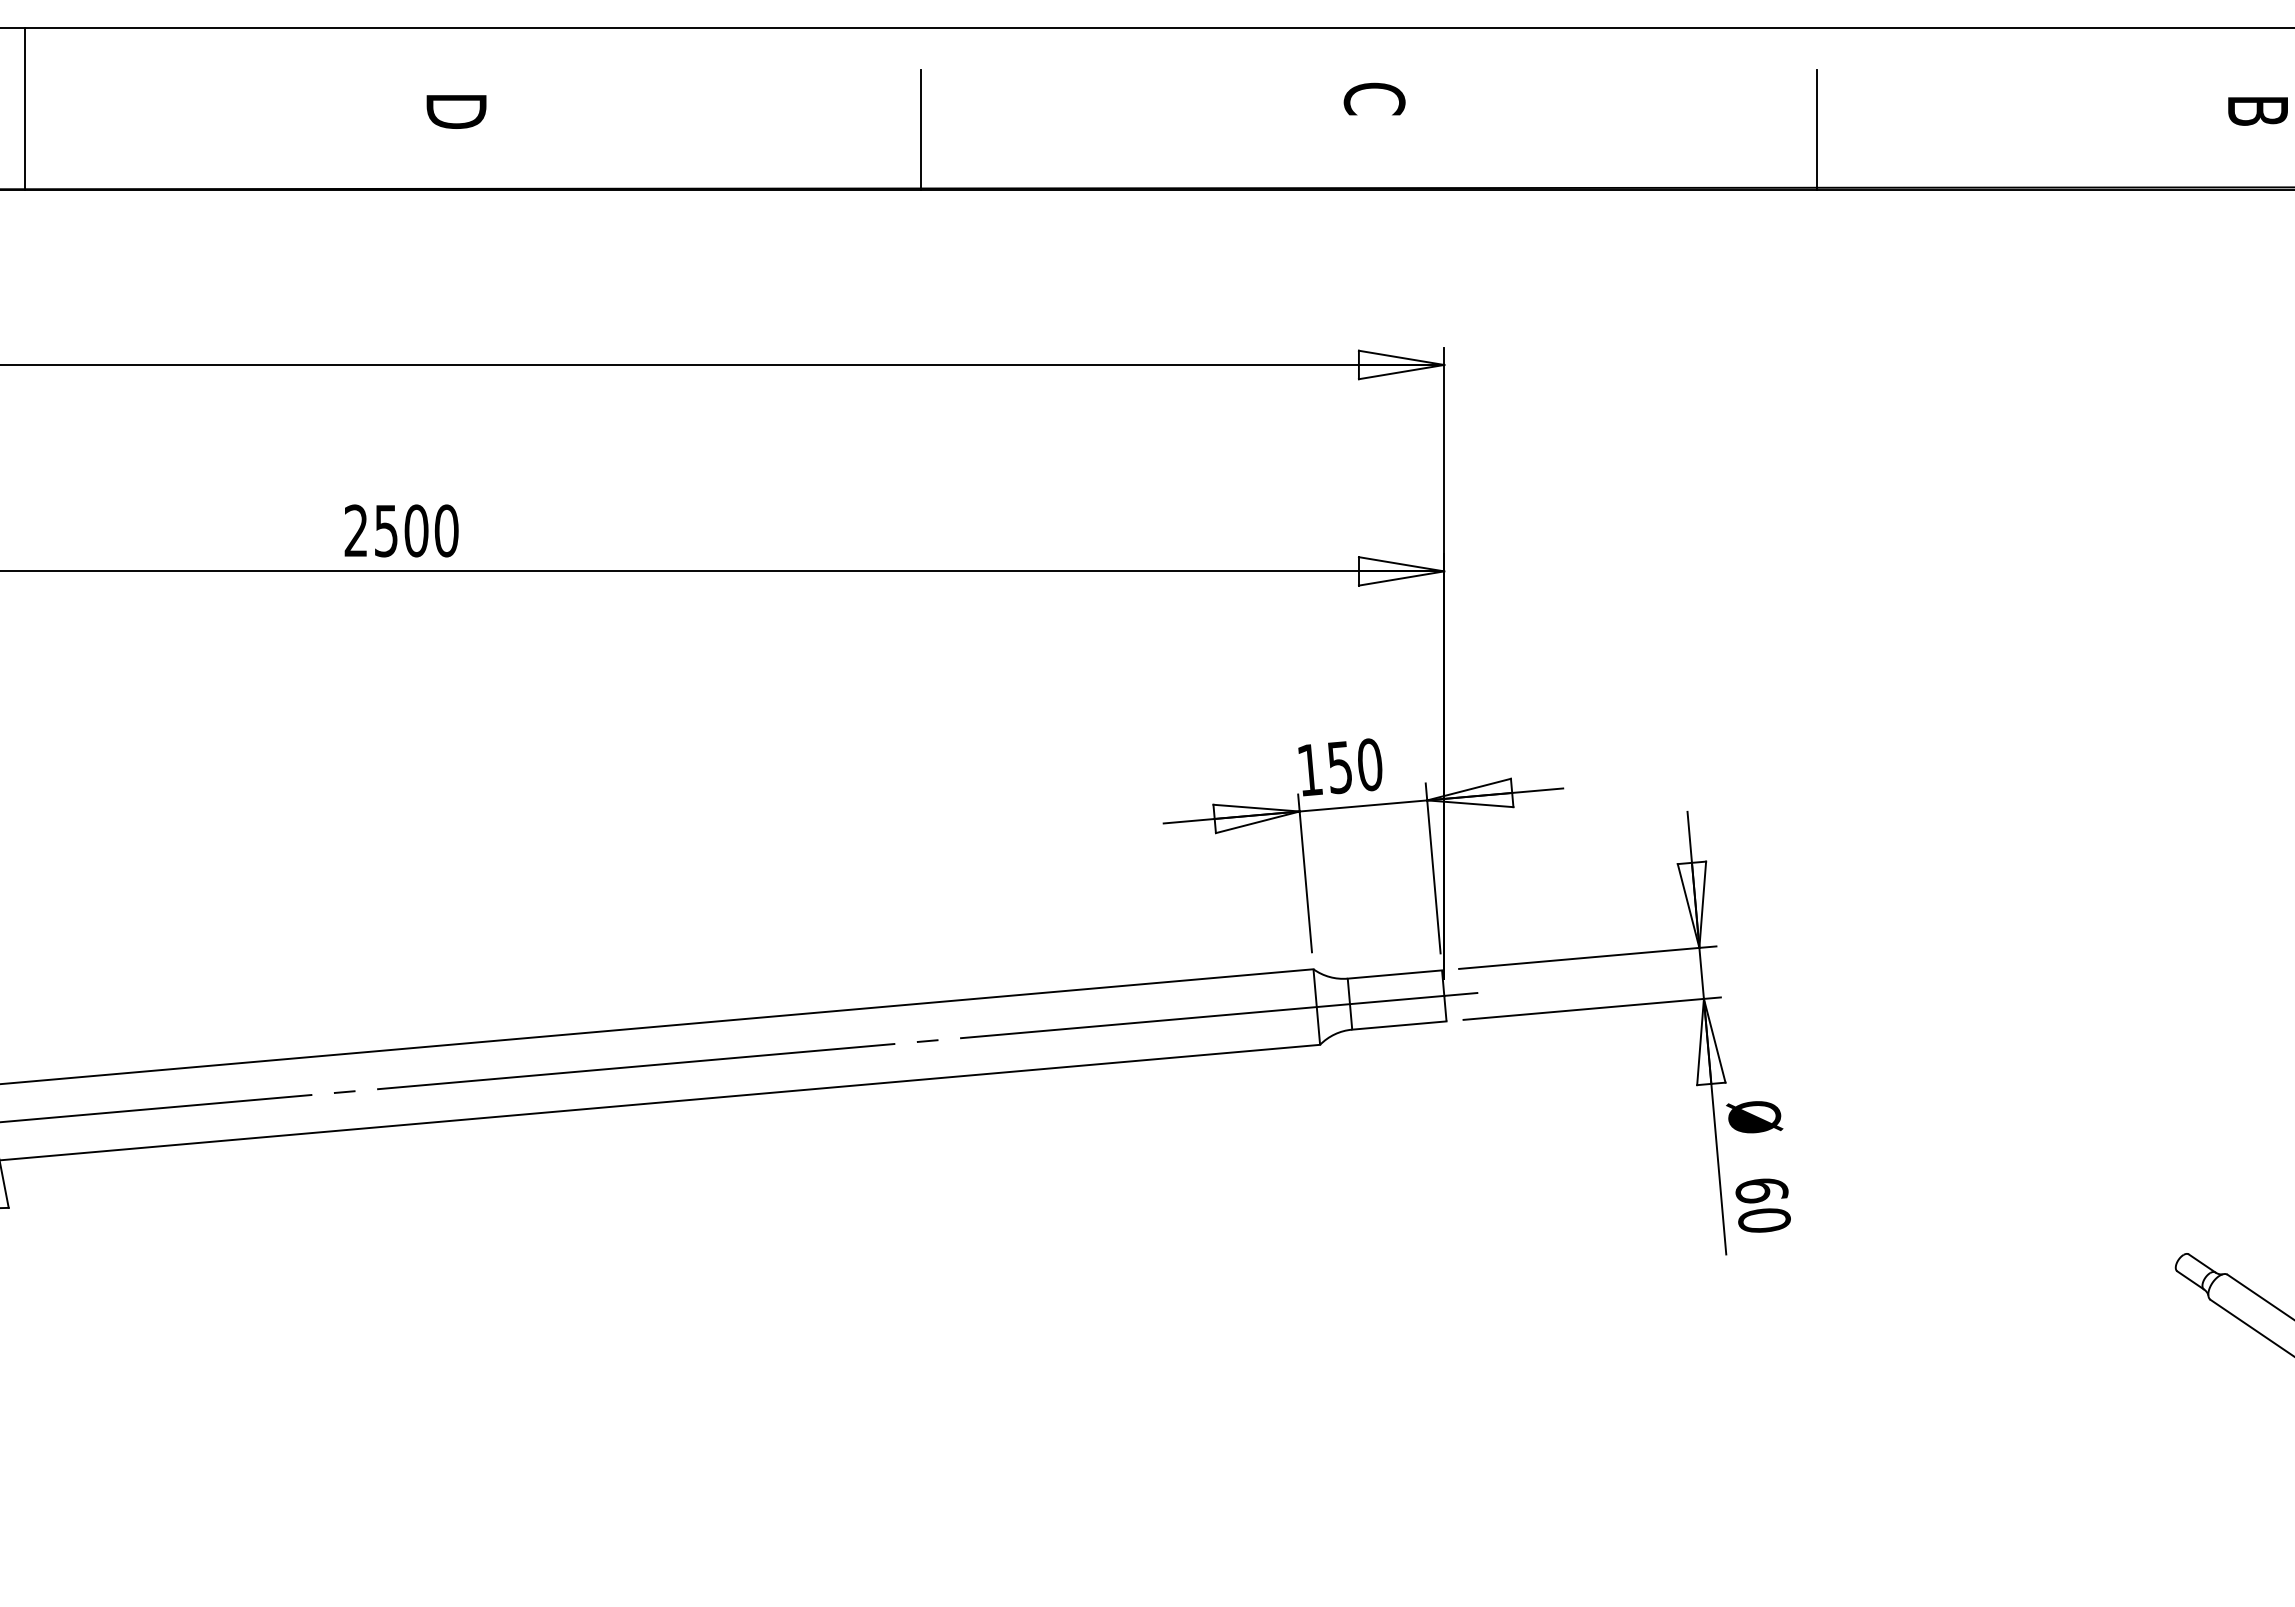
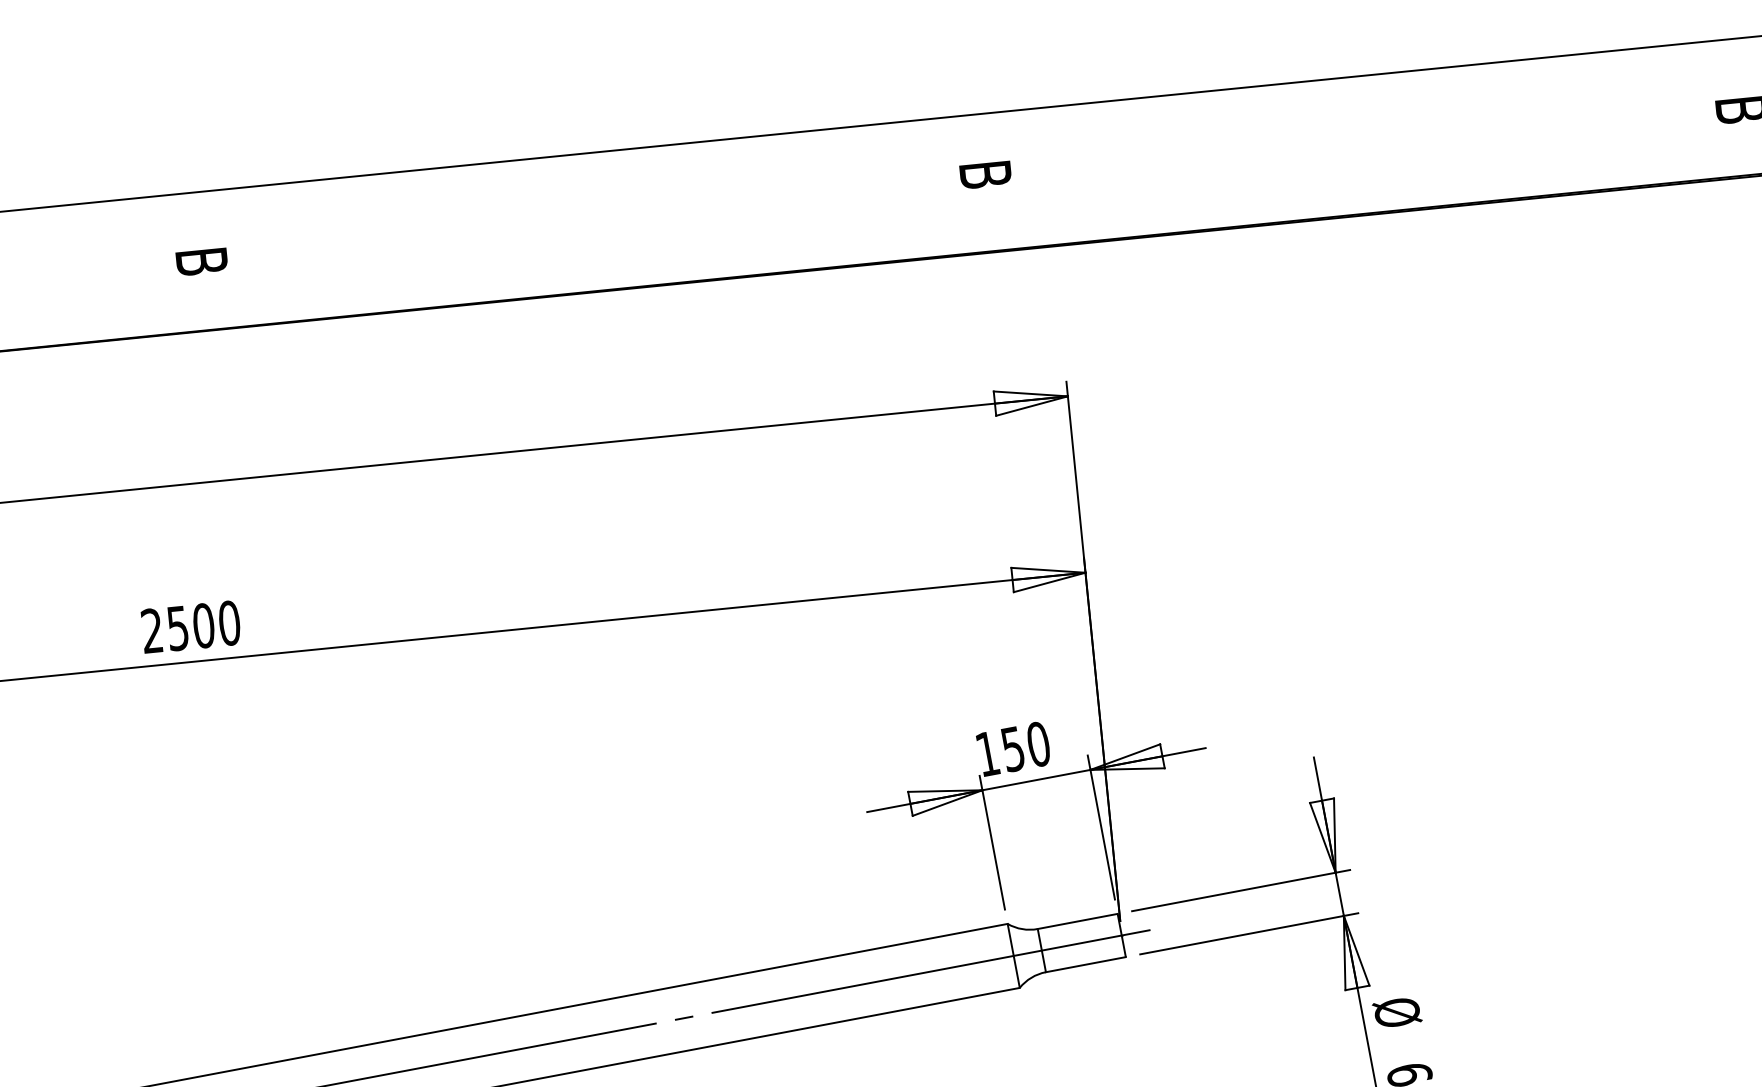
text: (1374, 98) -> (985, 174), C -> B
text: (456, 114) -> (202, 266), D -> B
line: (921, 129) -> (601, 239), removed
line: (1817, 129) -> (1366, 163), removed

